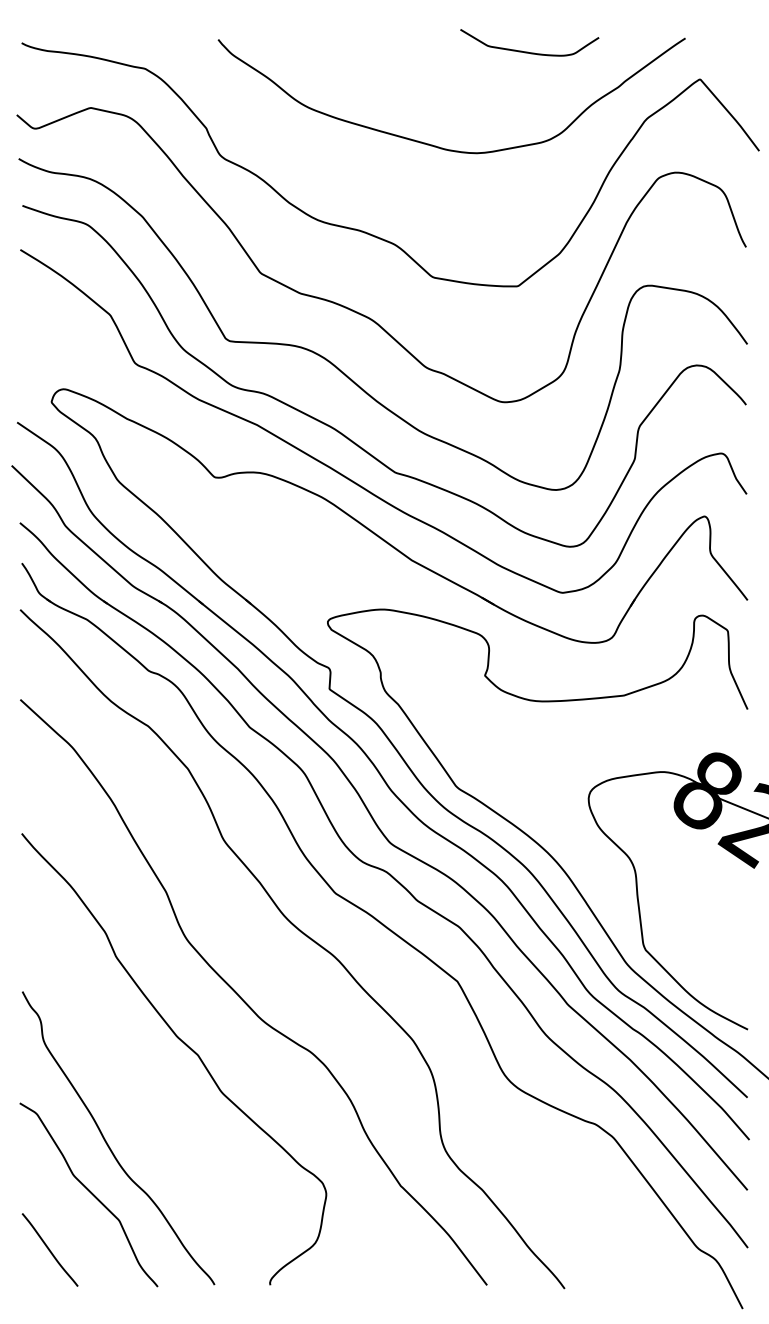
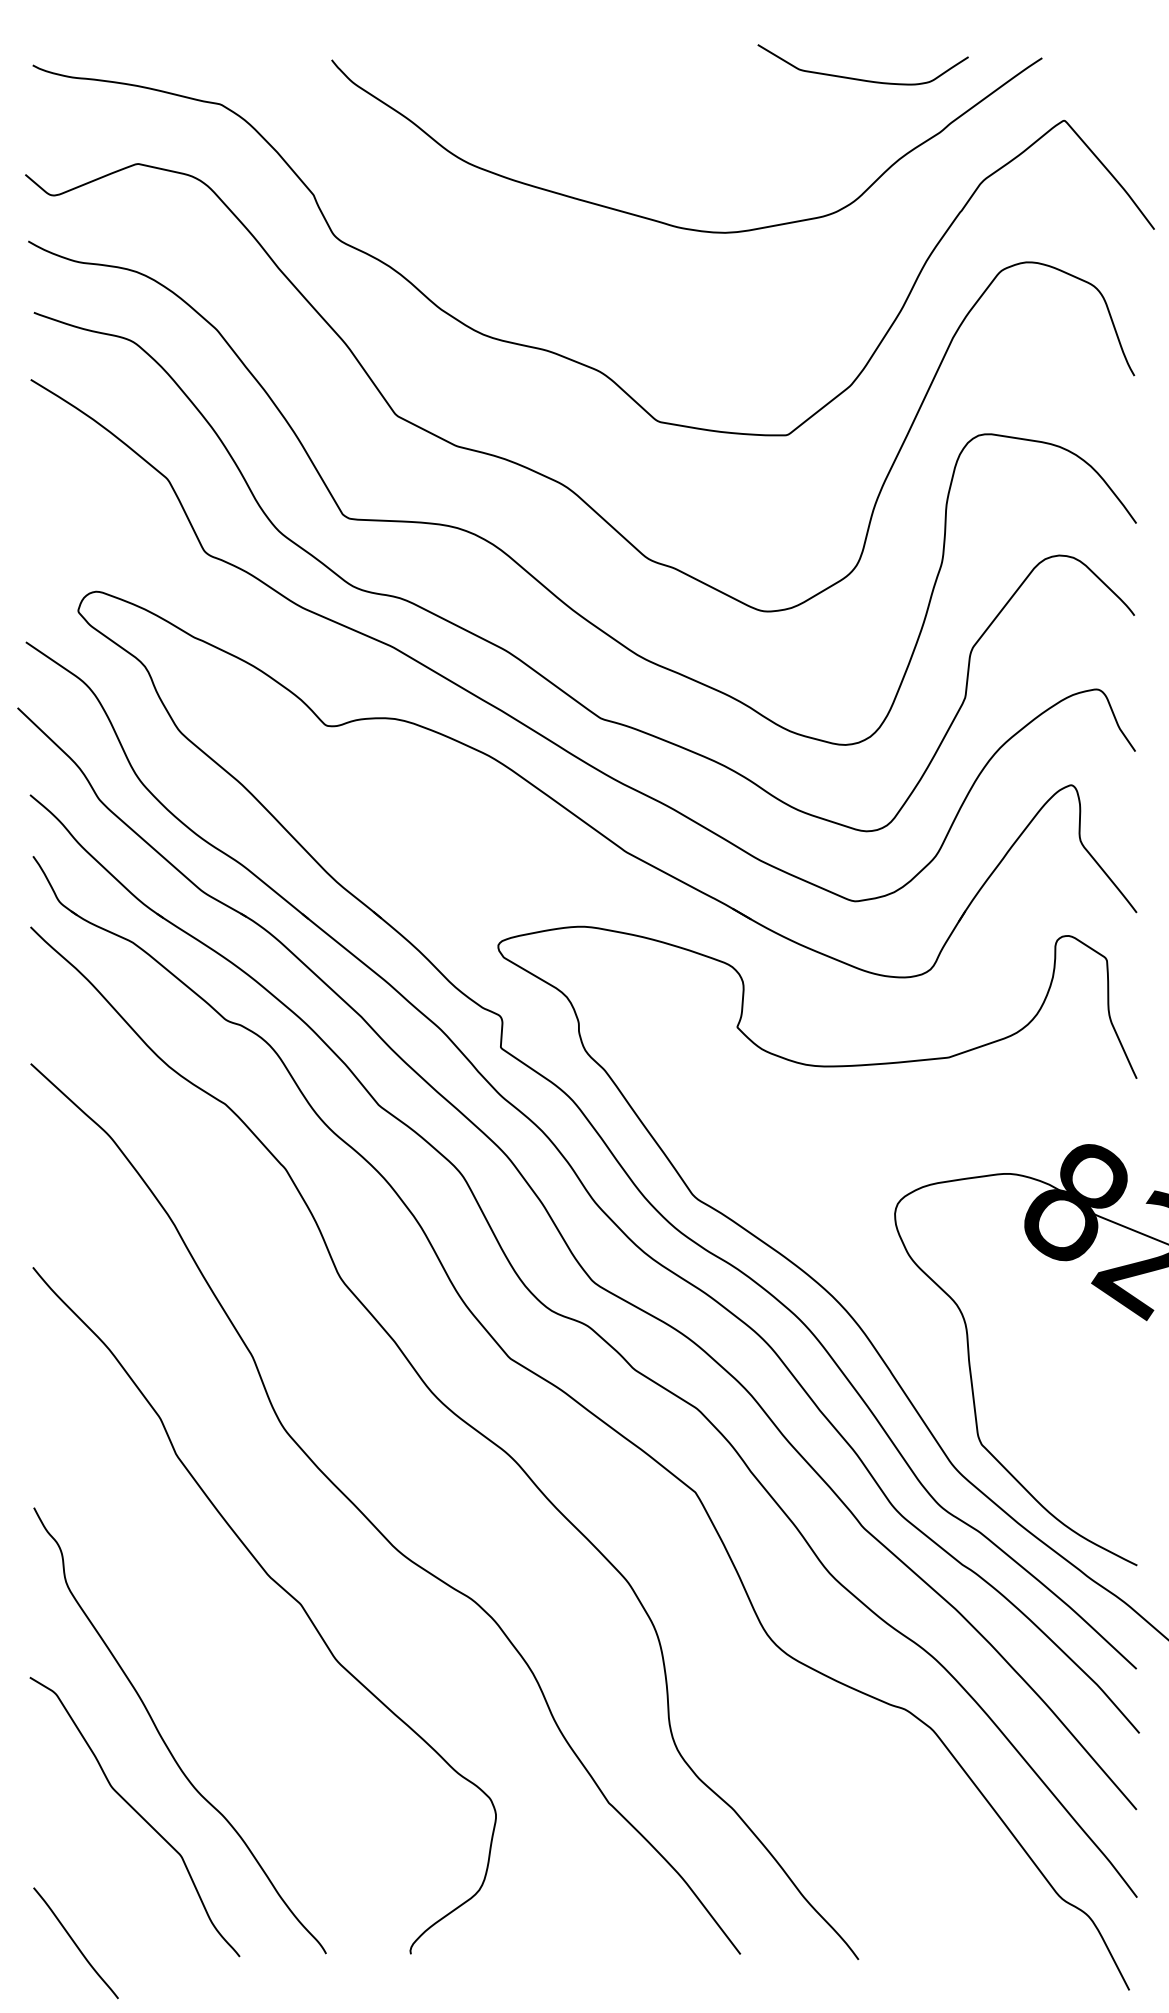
curve: (528, 51) -> (861, 78), moved
curve: (49, 1249) -> (75, 1942), moved

